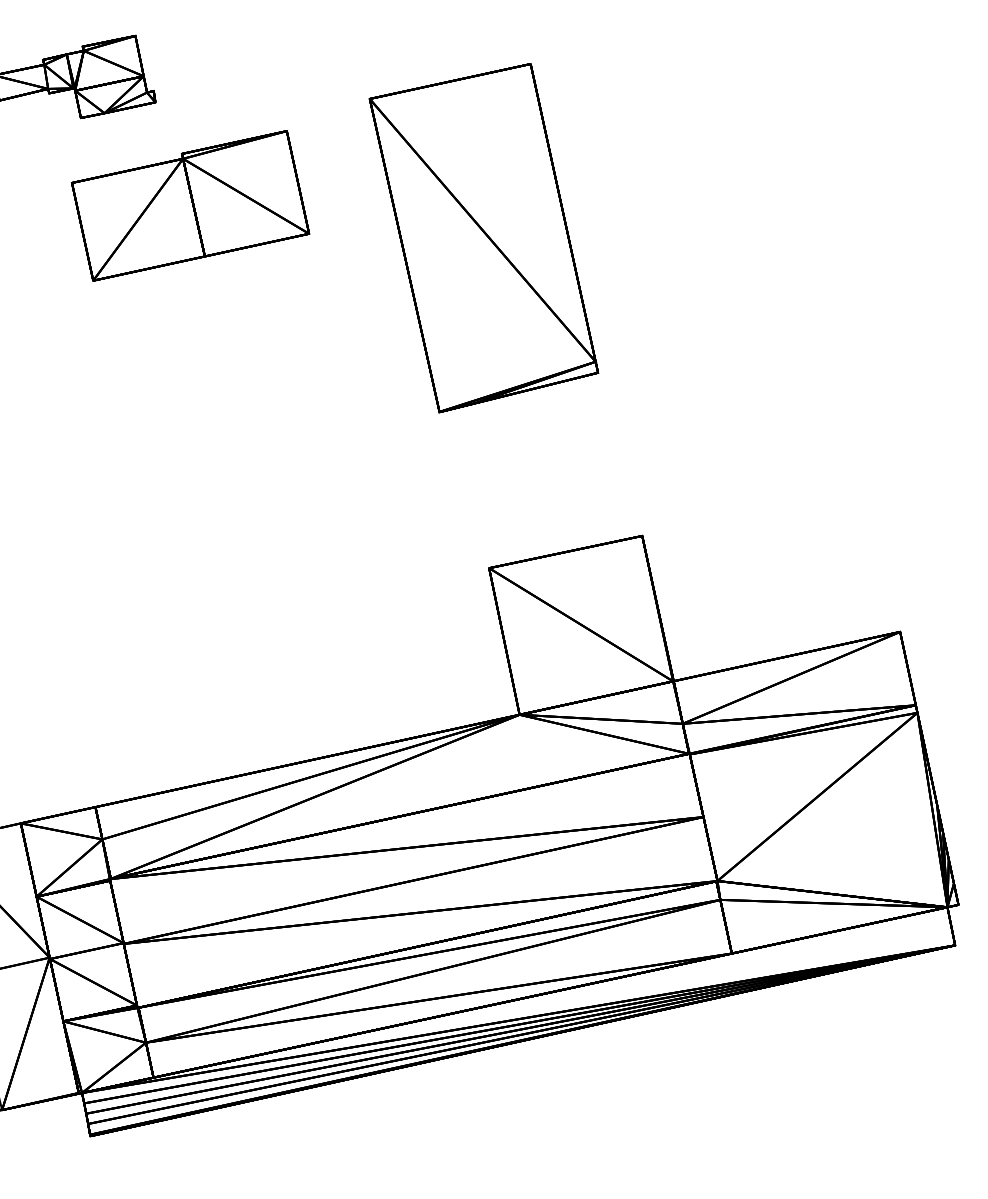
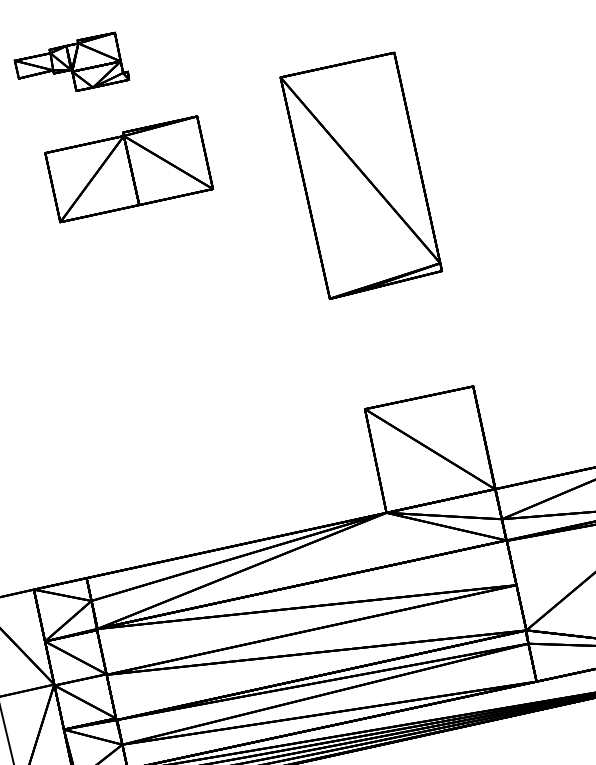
part: (190, 205) -> (129, 169), moved

